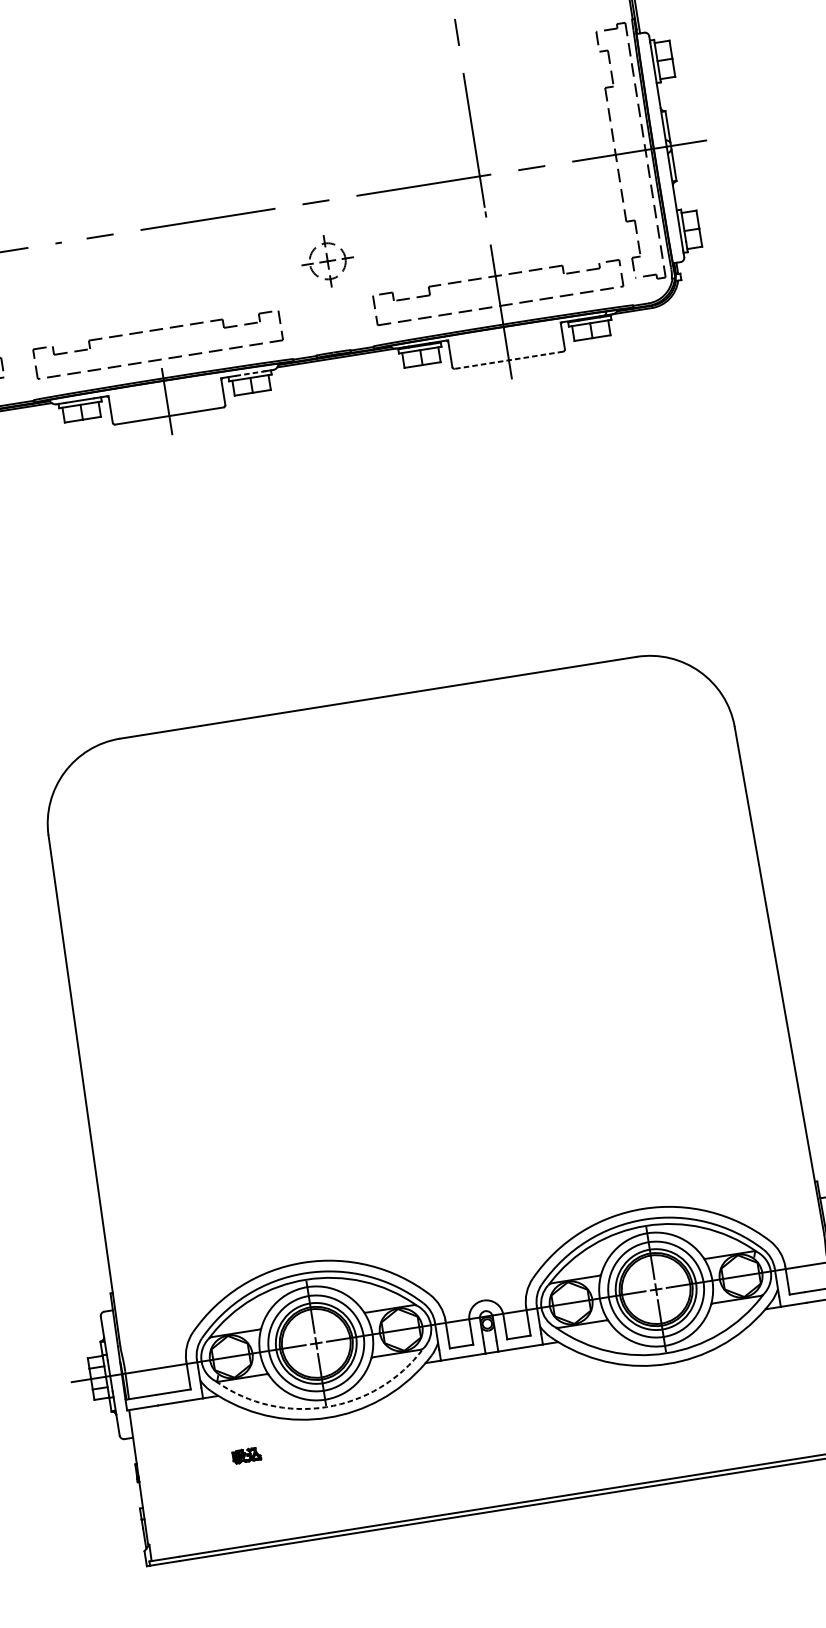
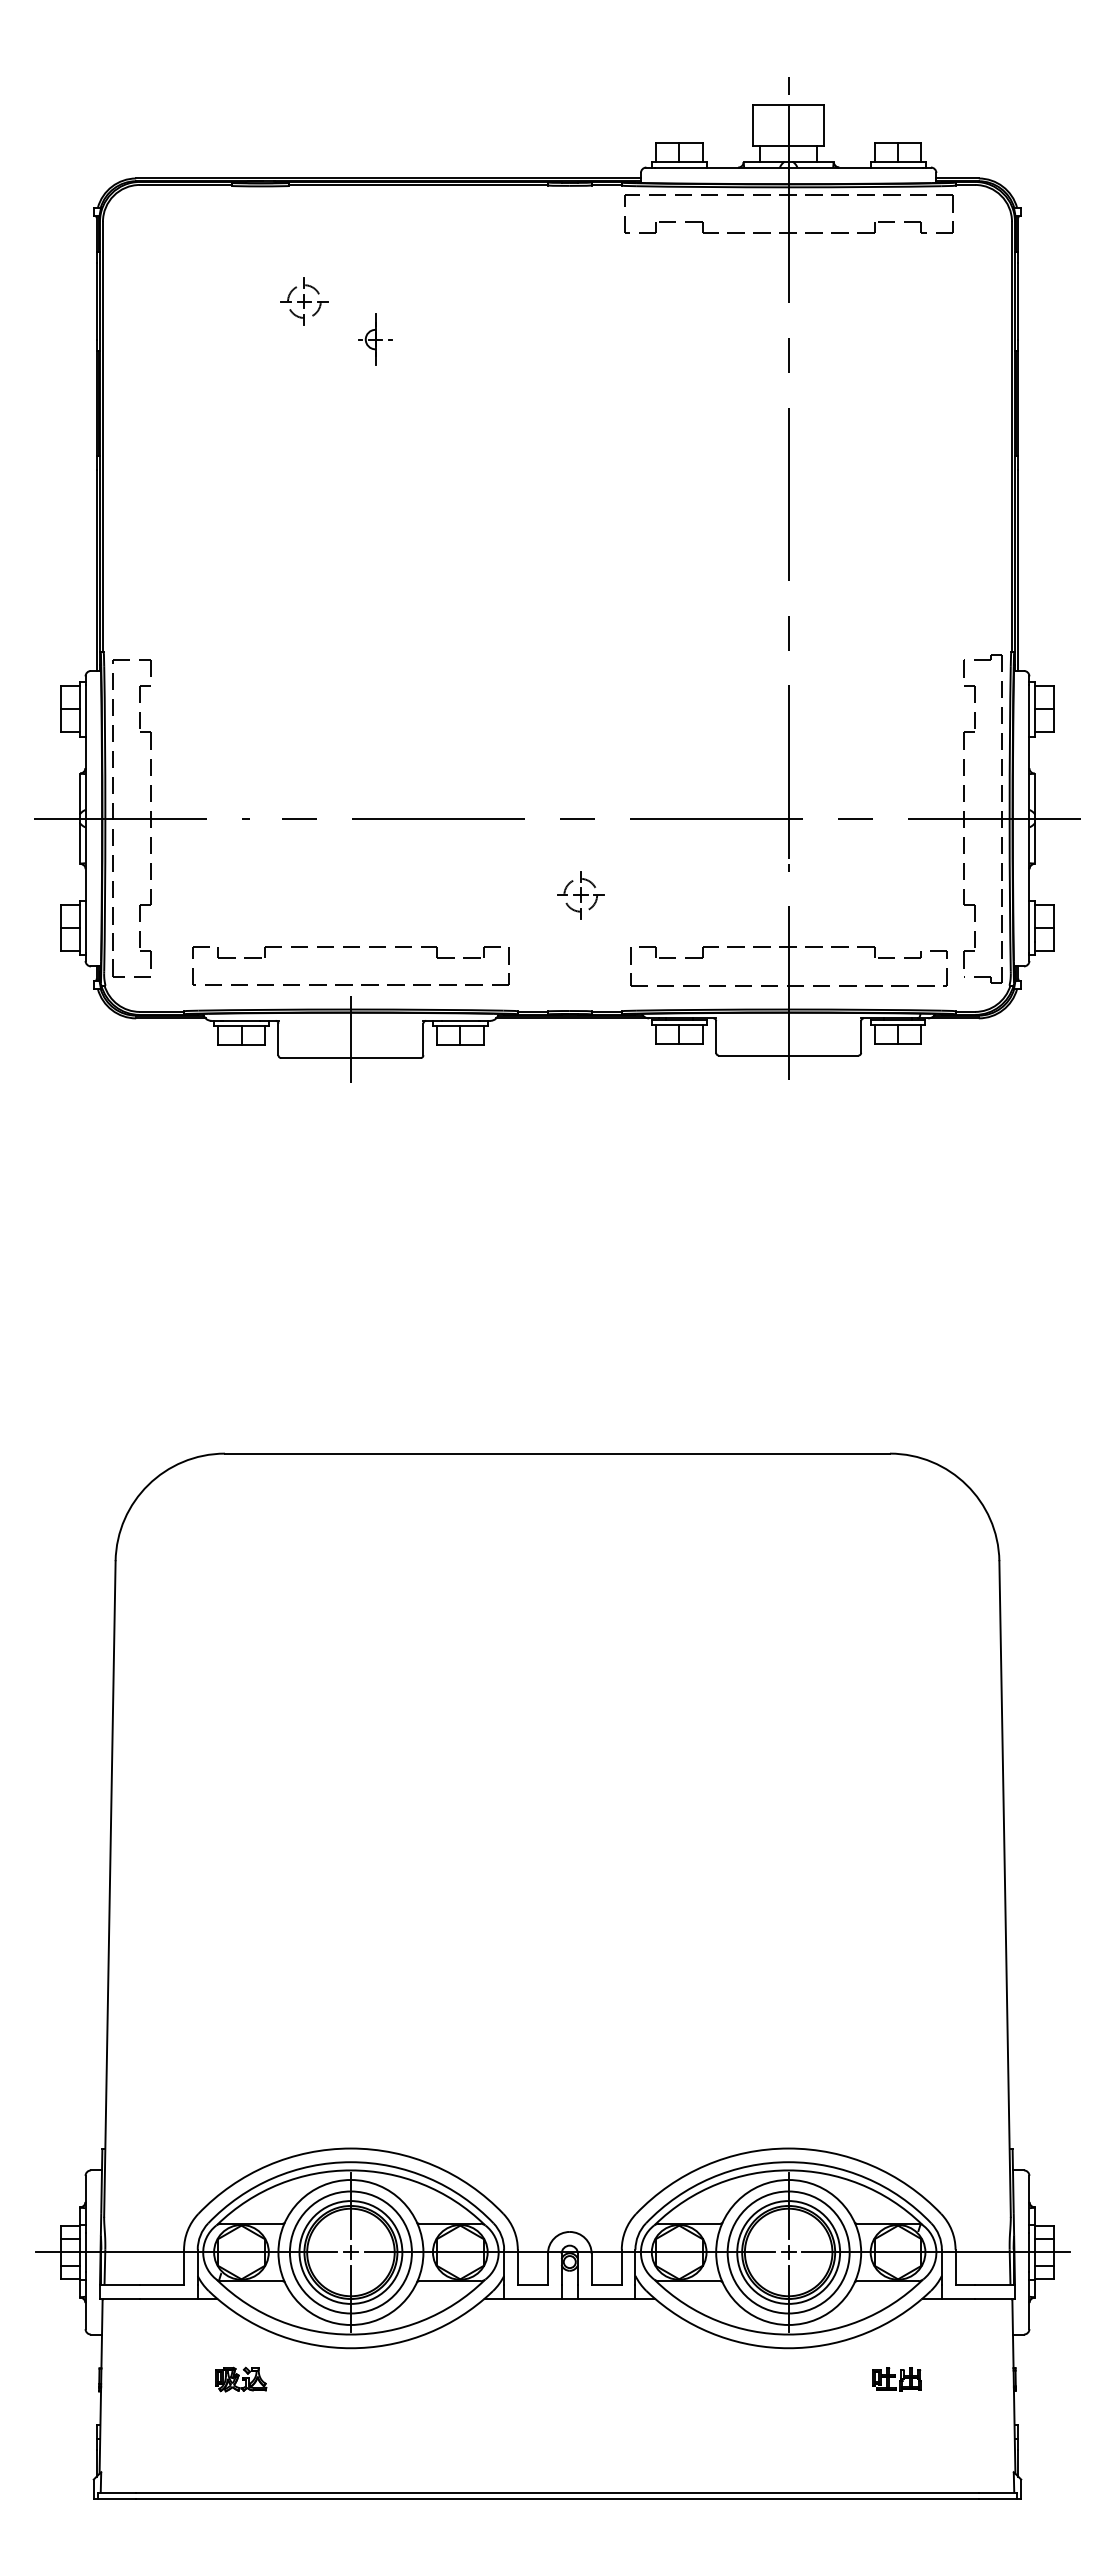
part: (327, 261) -> (580, 895), size x0.71
line: (508, 360) -> (788, 1055), dashed -> solid
line: (249, 373) -> (460, 1020), dashed -> solid
part: (755, 1374) -> (896, 2379), added
arc: (326, 1407) -> (350, 2334), dashed -> solid
part: (246, 1455) -> (241, 2379), size x1.43

